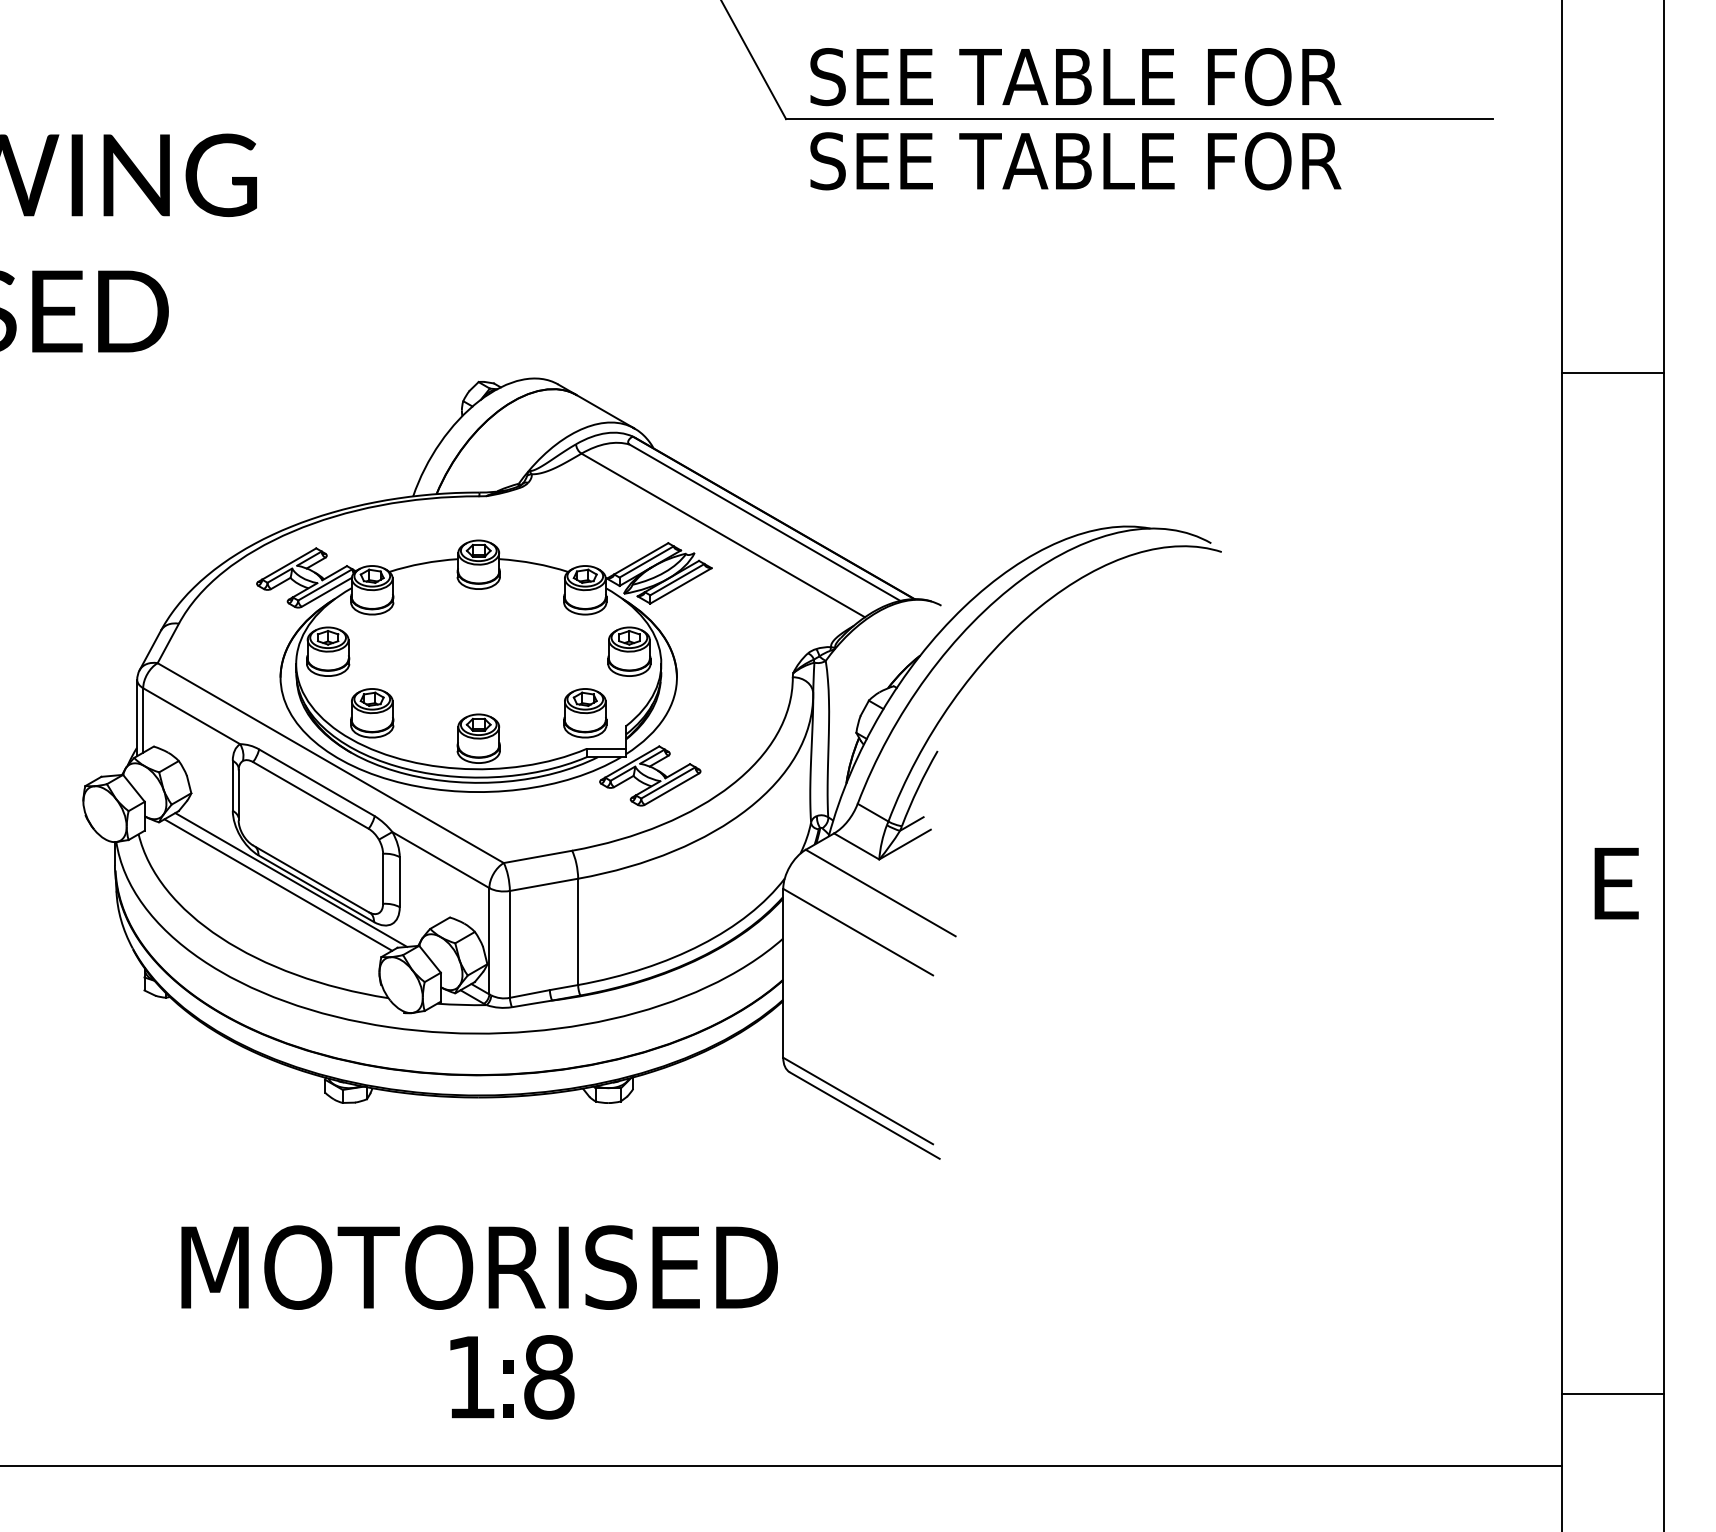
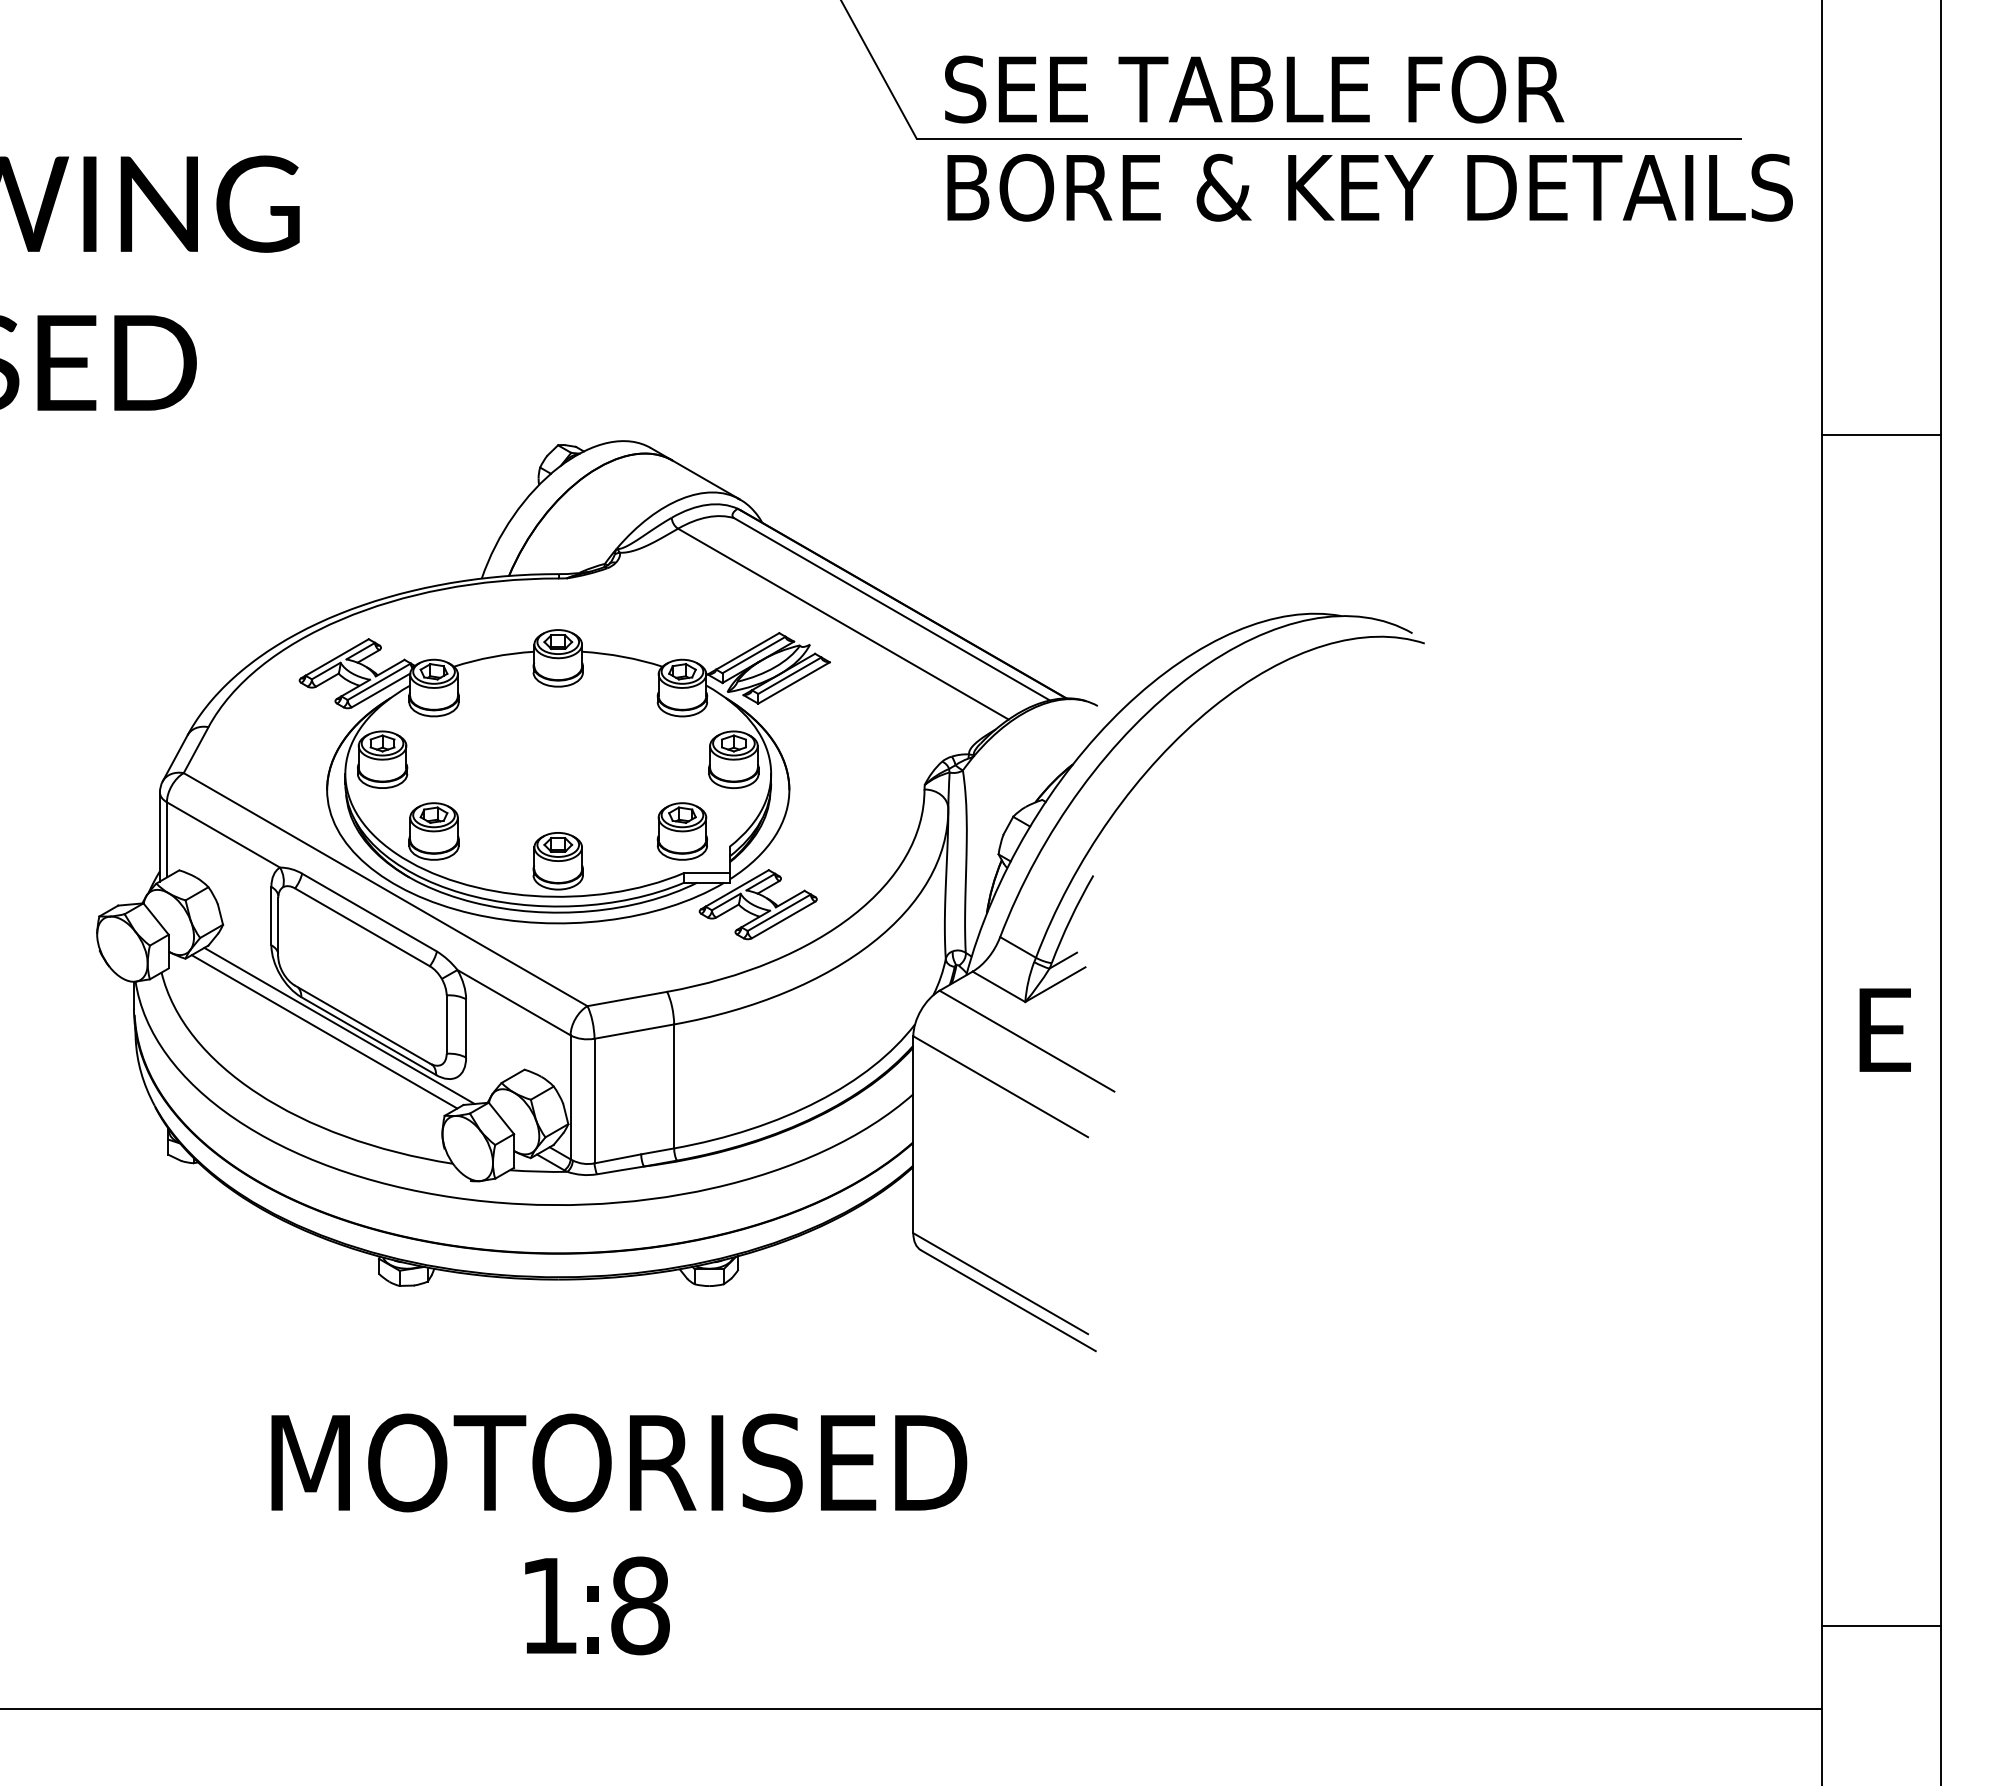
text: (1173, 161) -> (1368, 187), SEE TABLE FOR -> BORE & KEY DETAILS
text: (479, 1267) -> (619, 1462), moved

